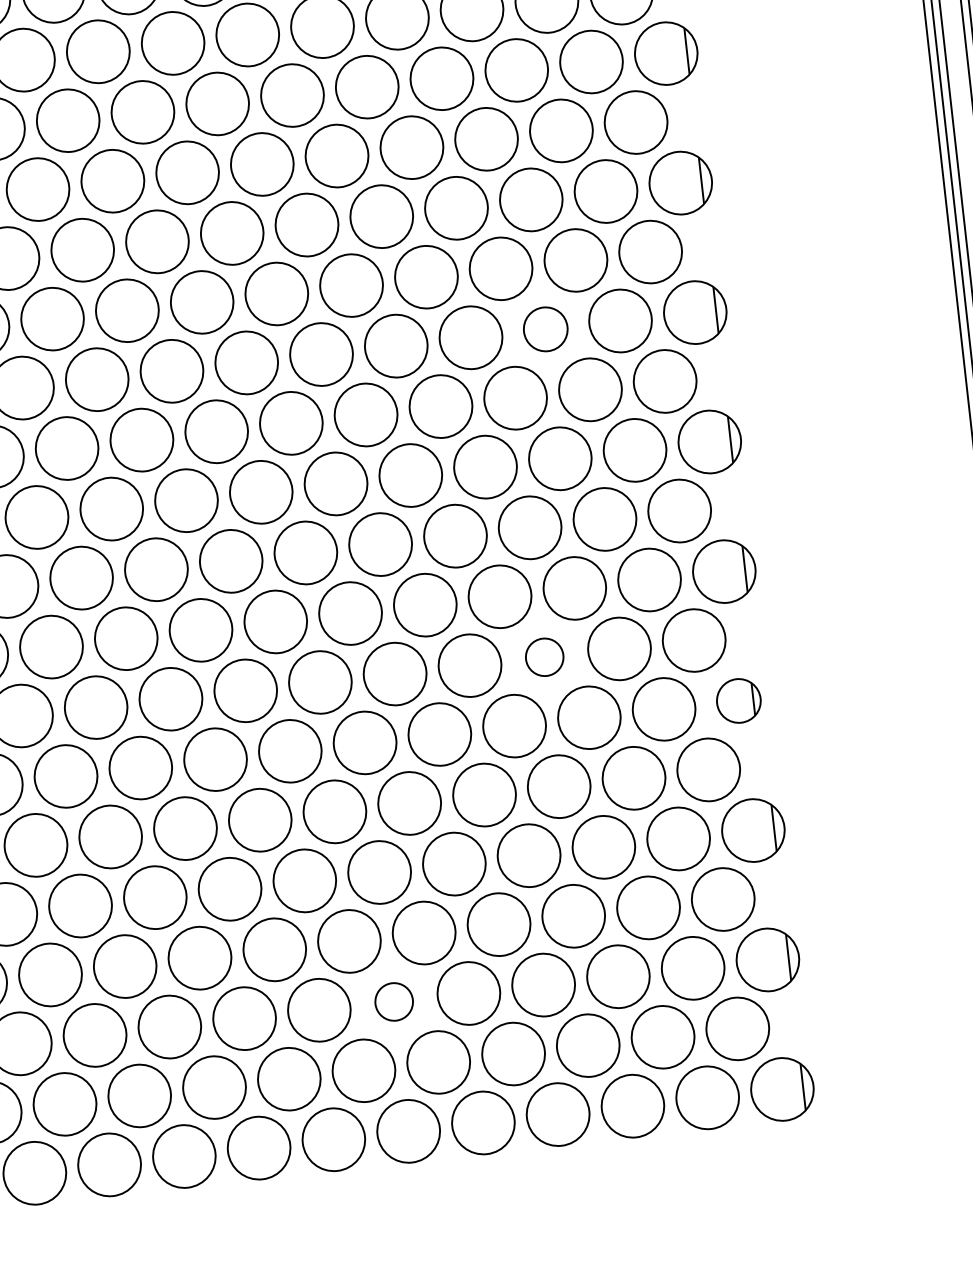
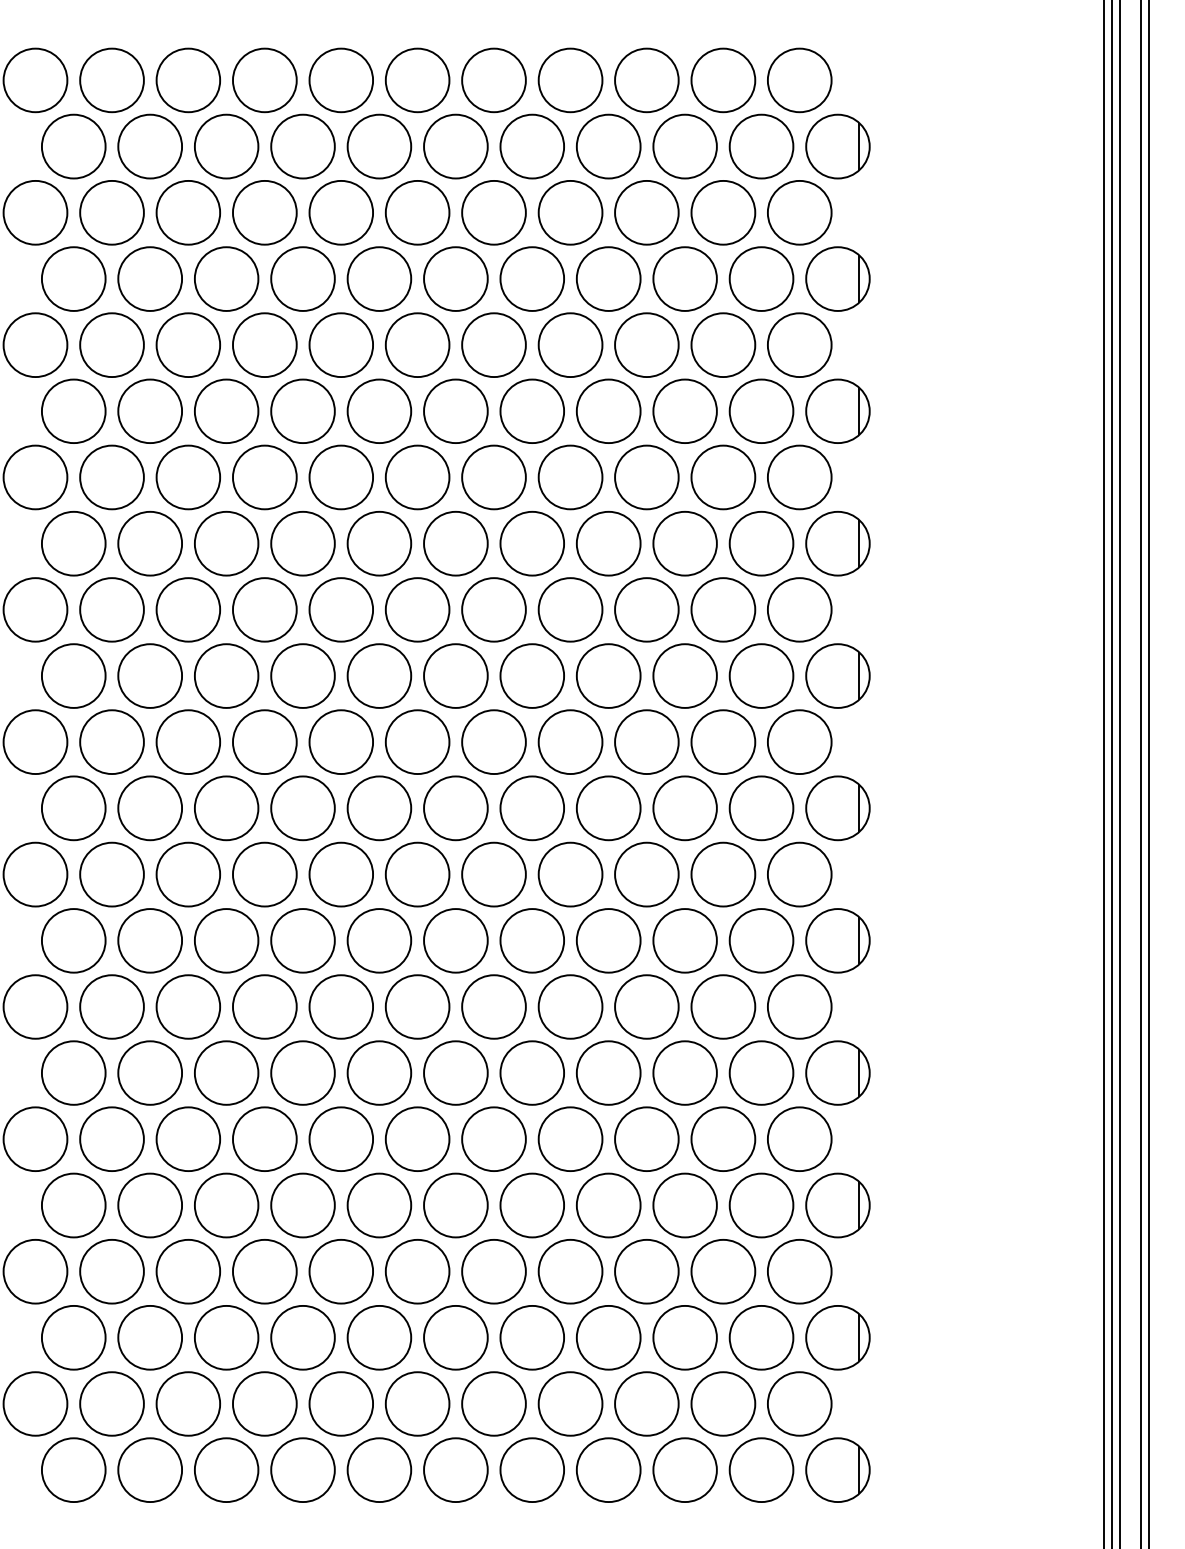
part: (545, 328) -> (684, 675), size x1.43
part: (544, 656) -> (646, 1006), size x1.67
part: (738, 700) -> (837, 1072), size x1.43
part: (393, 1001) -> (455, 1337), size x1.67

